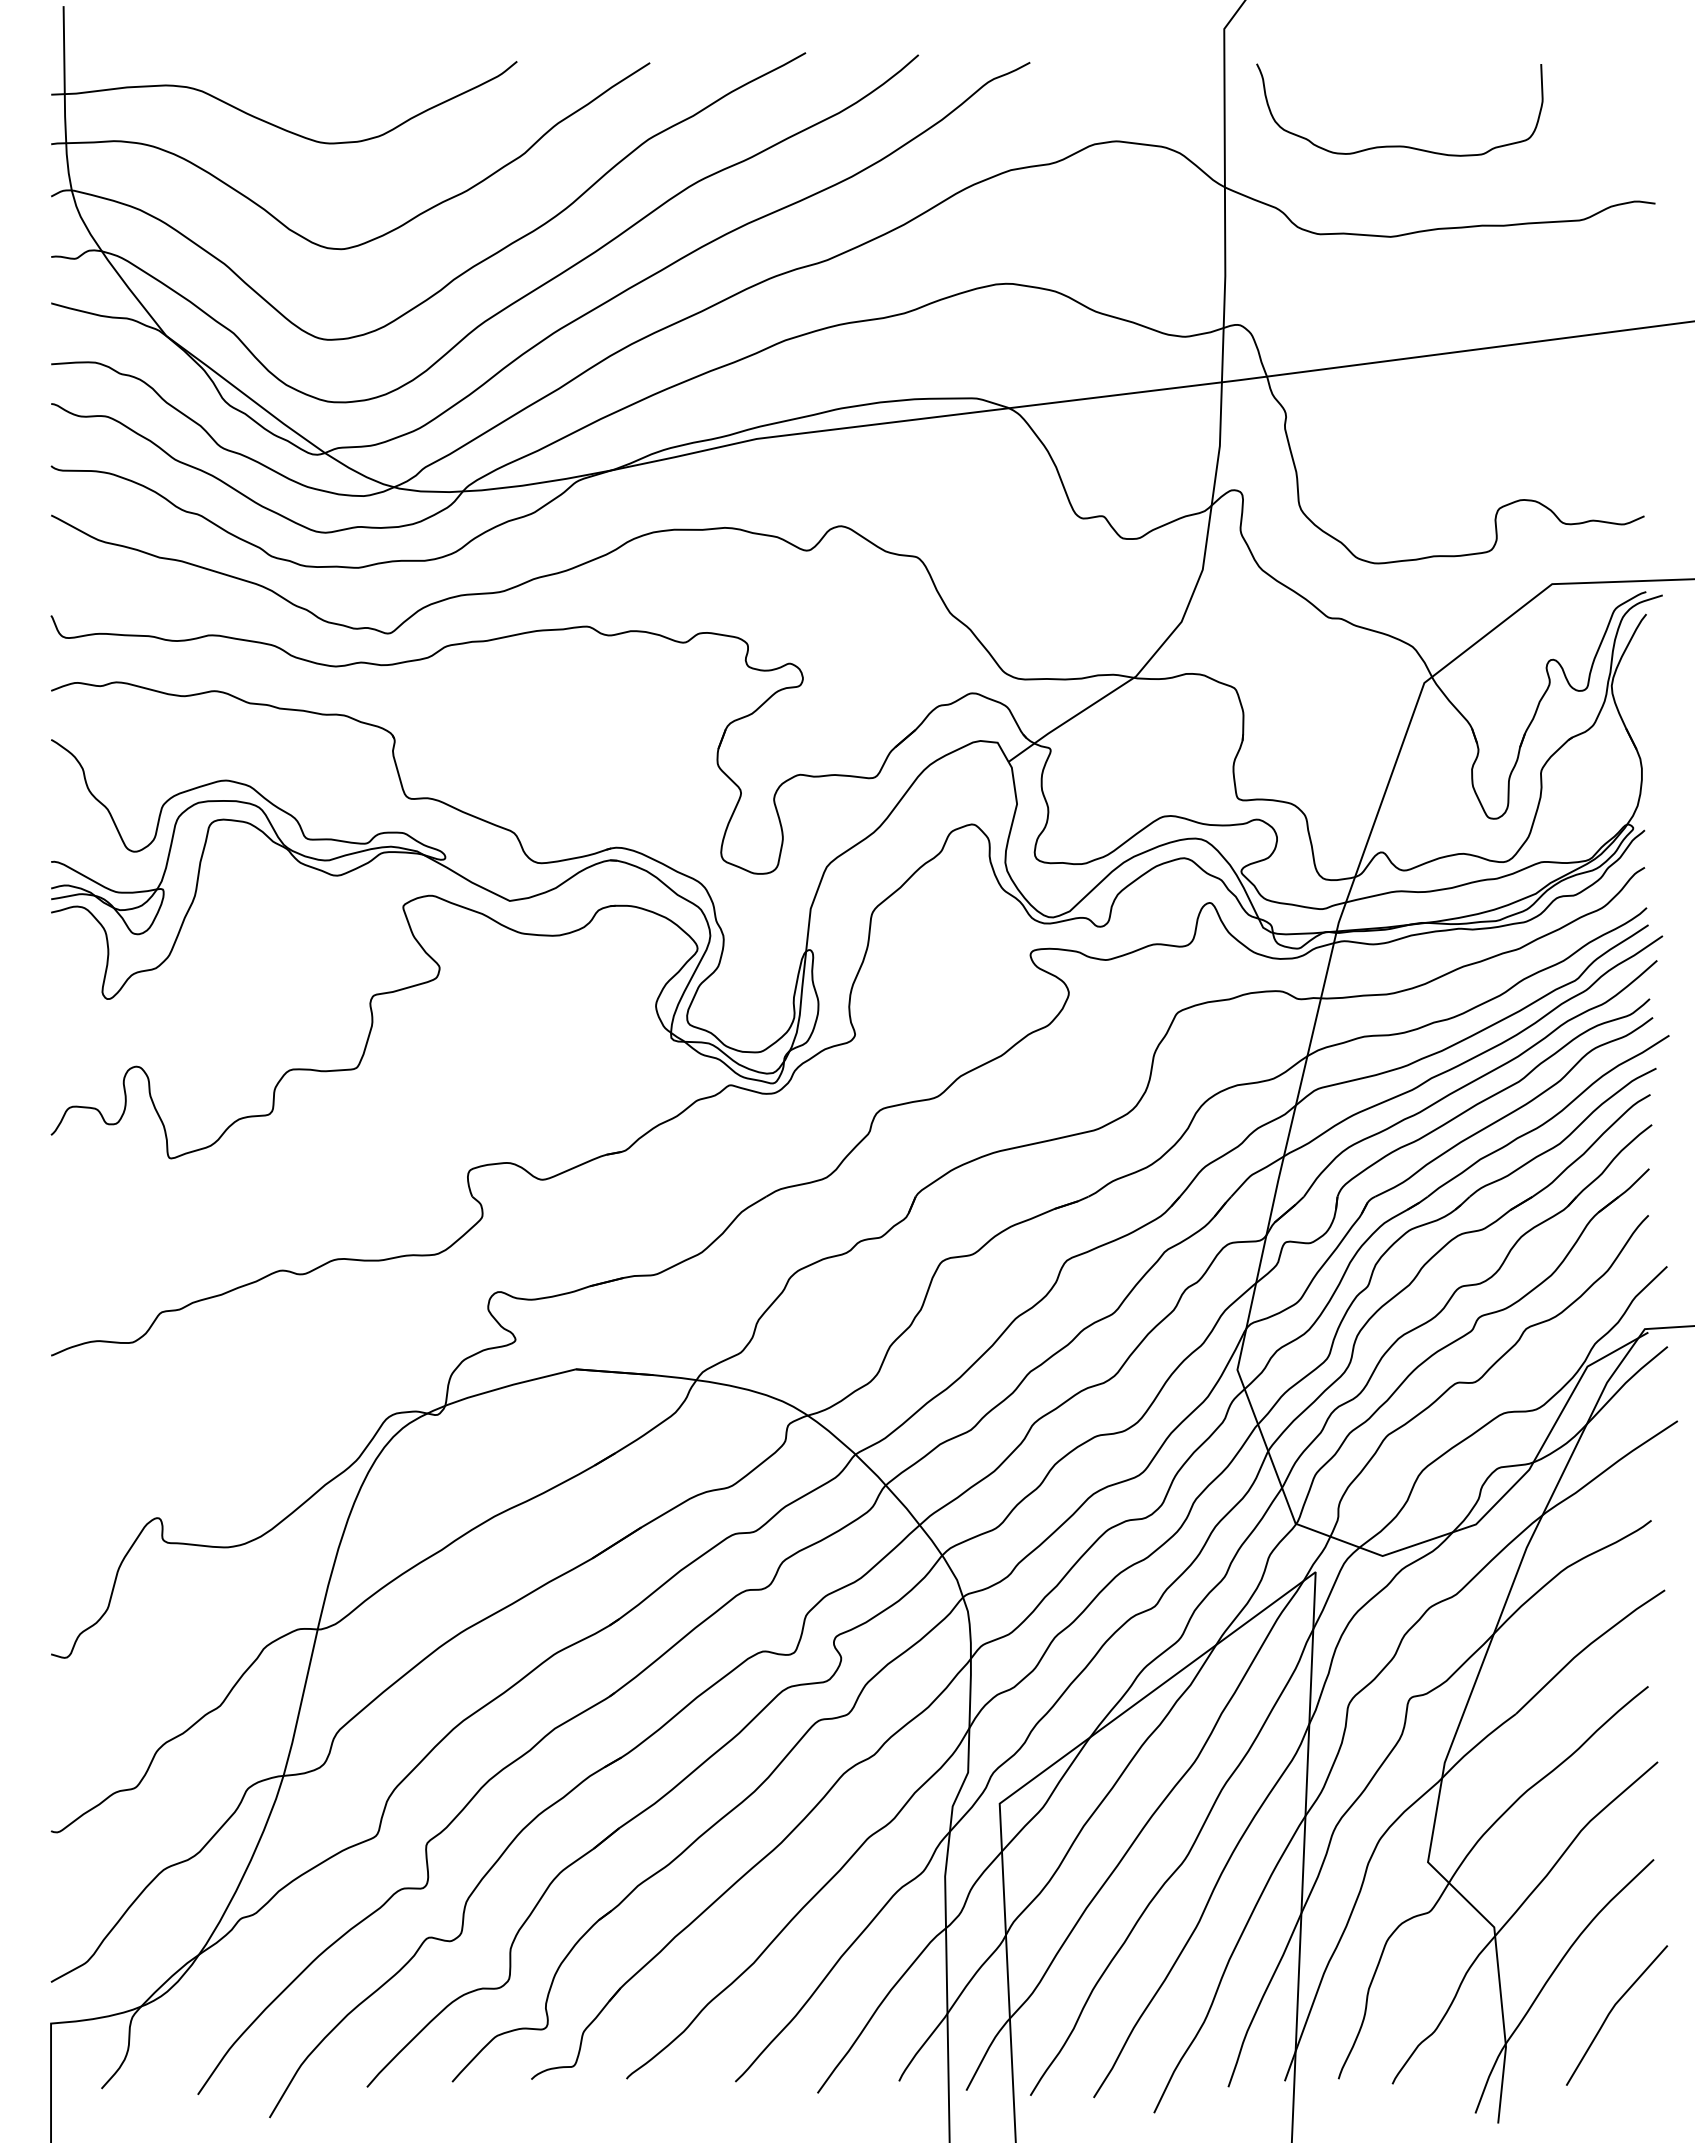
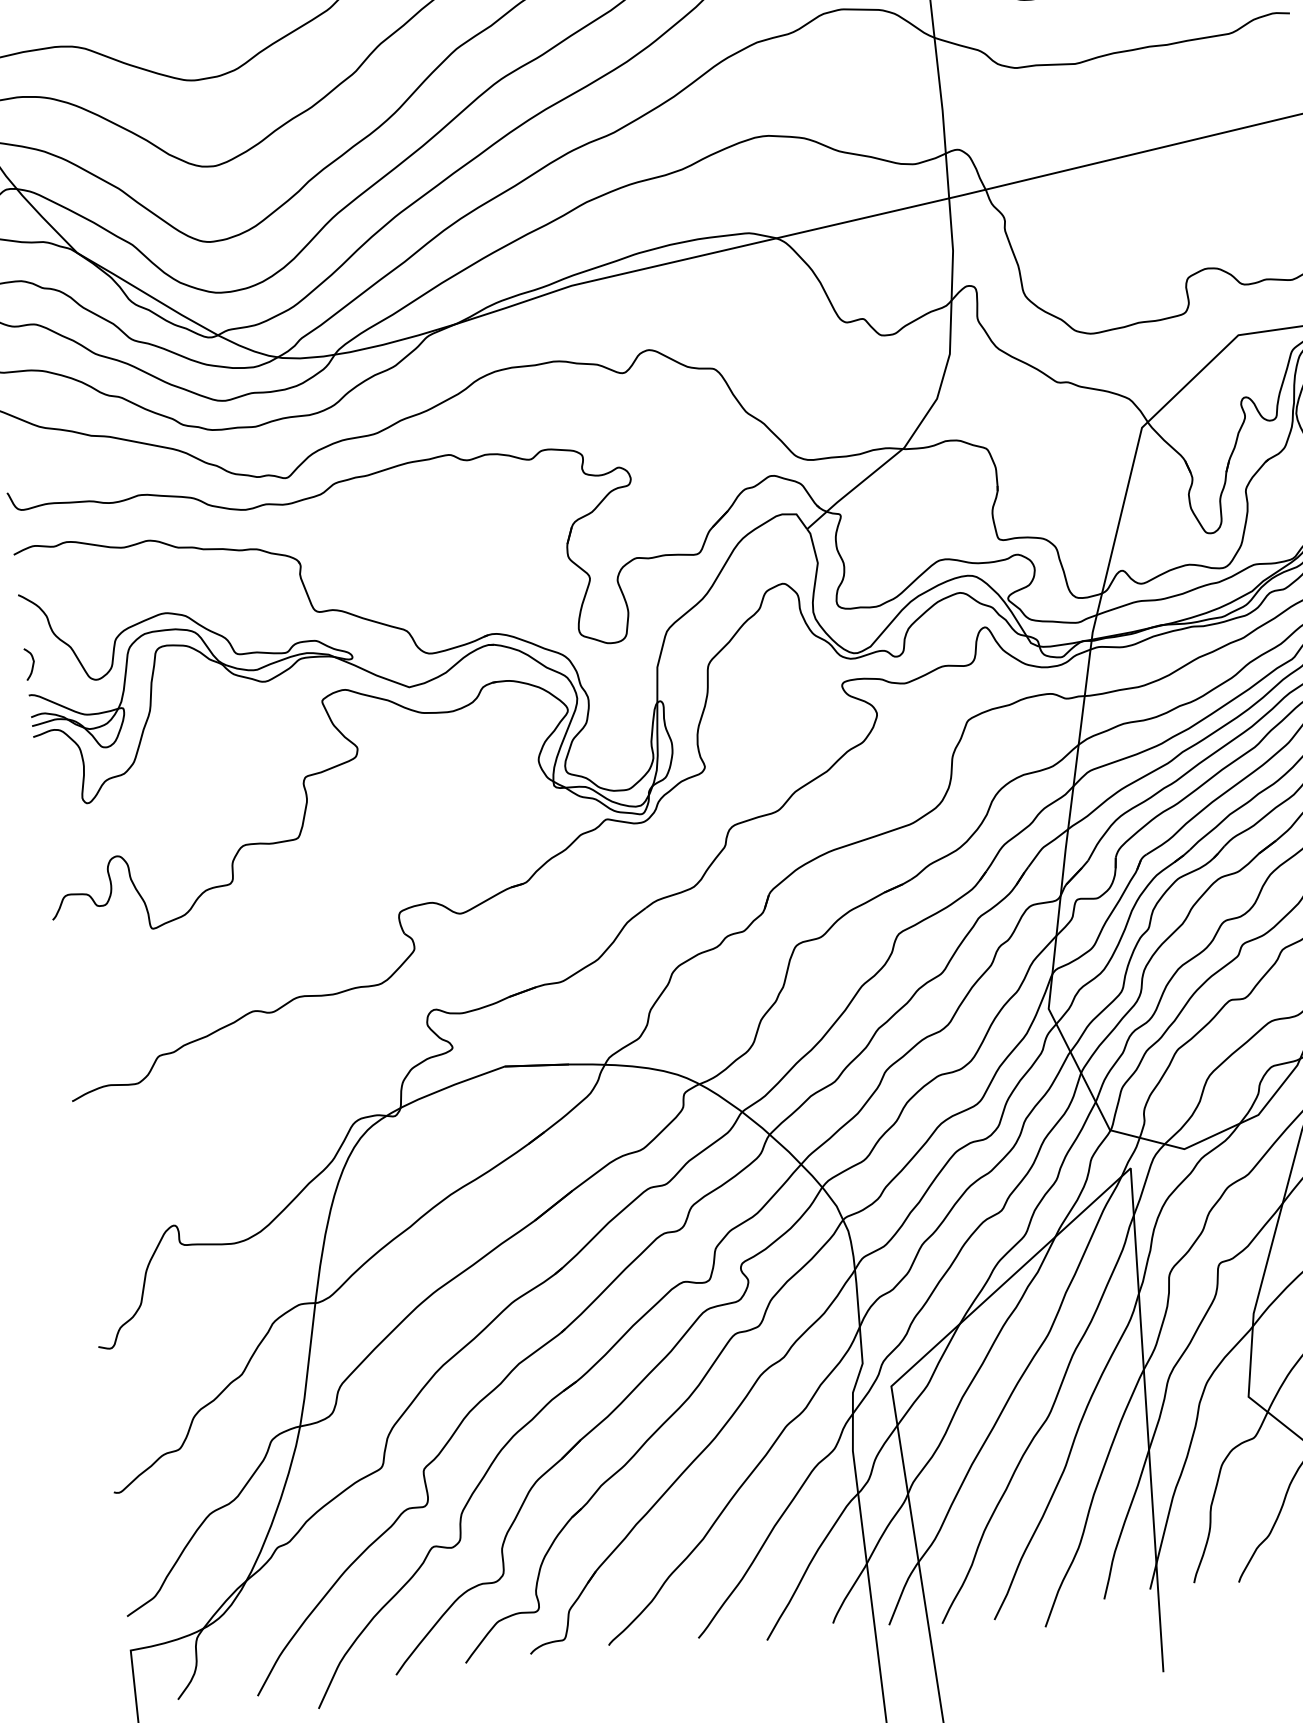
curve: (59, 824) -> (32, 663), added

